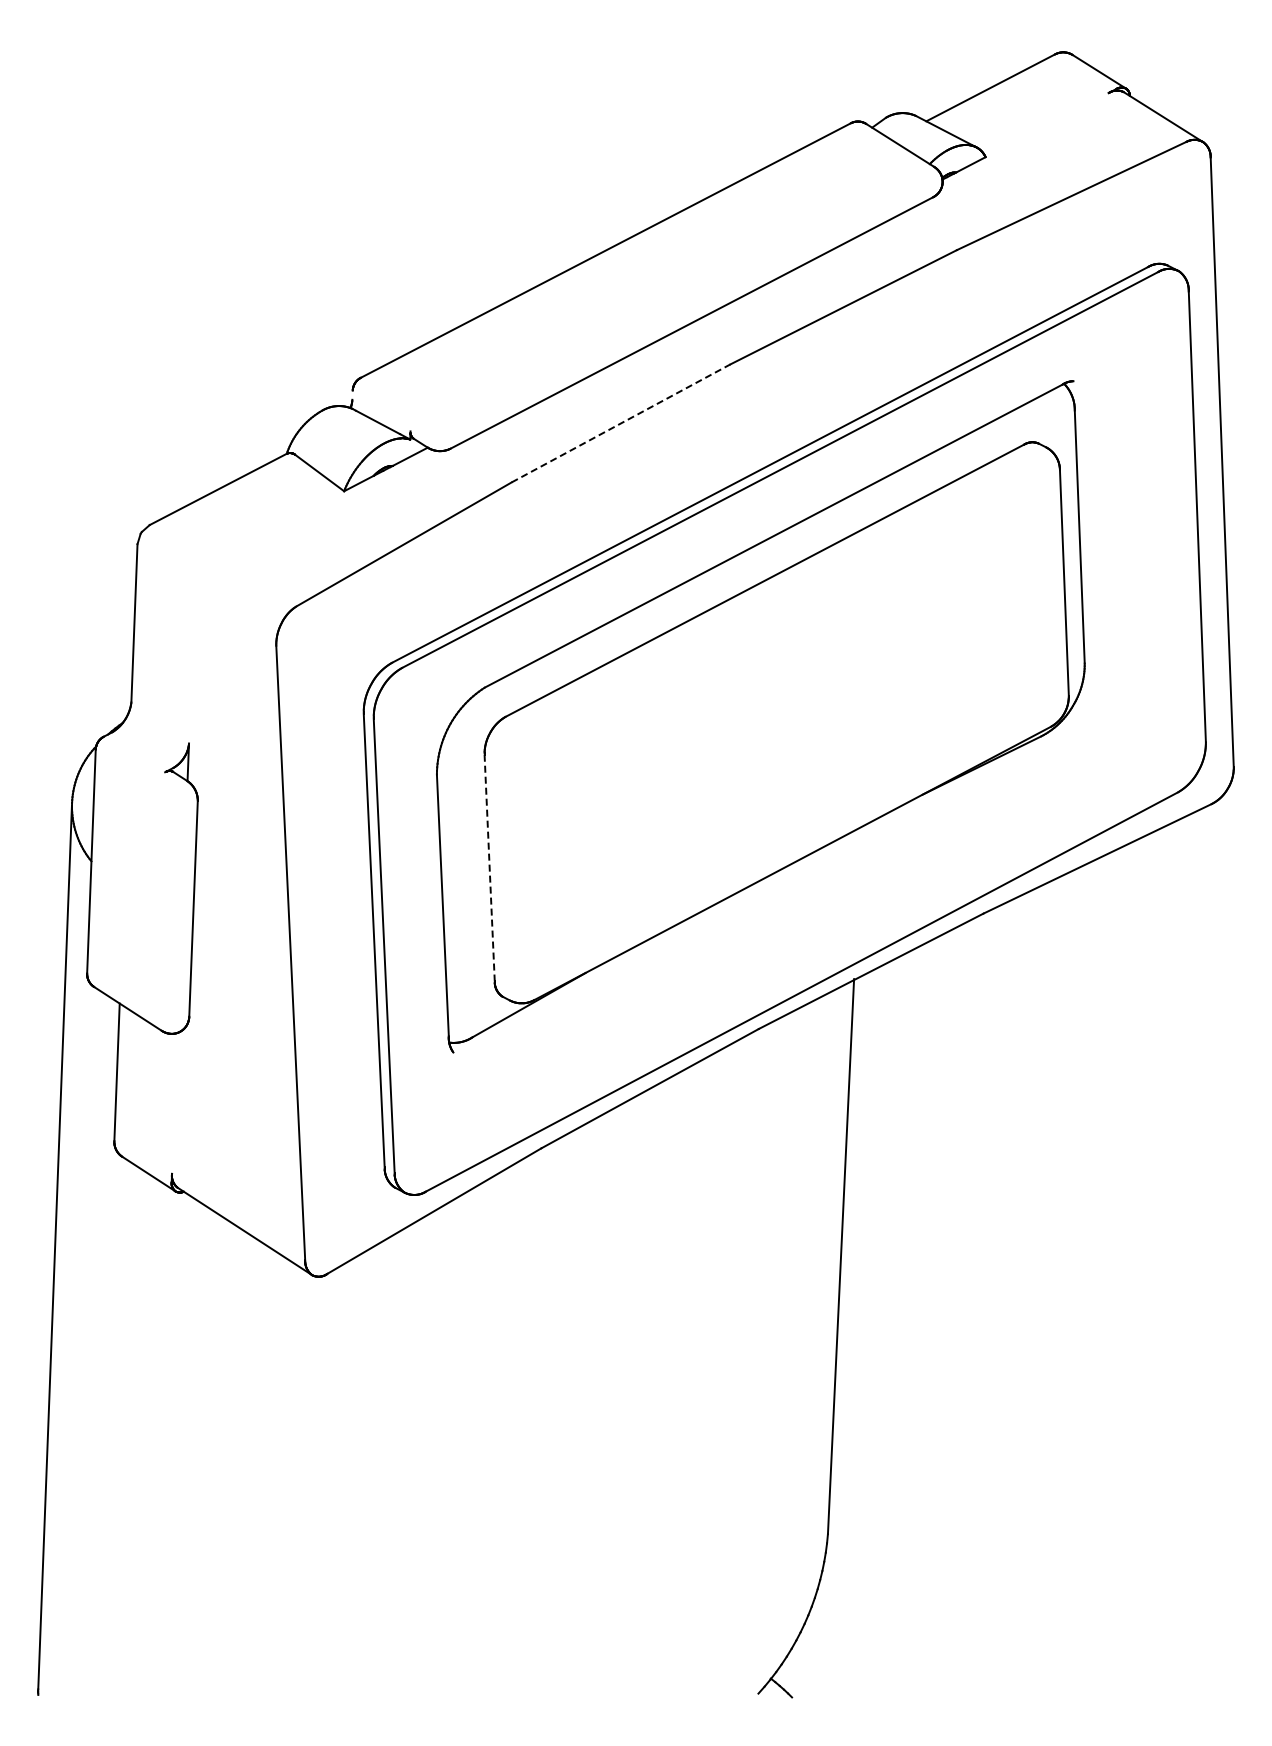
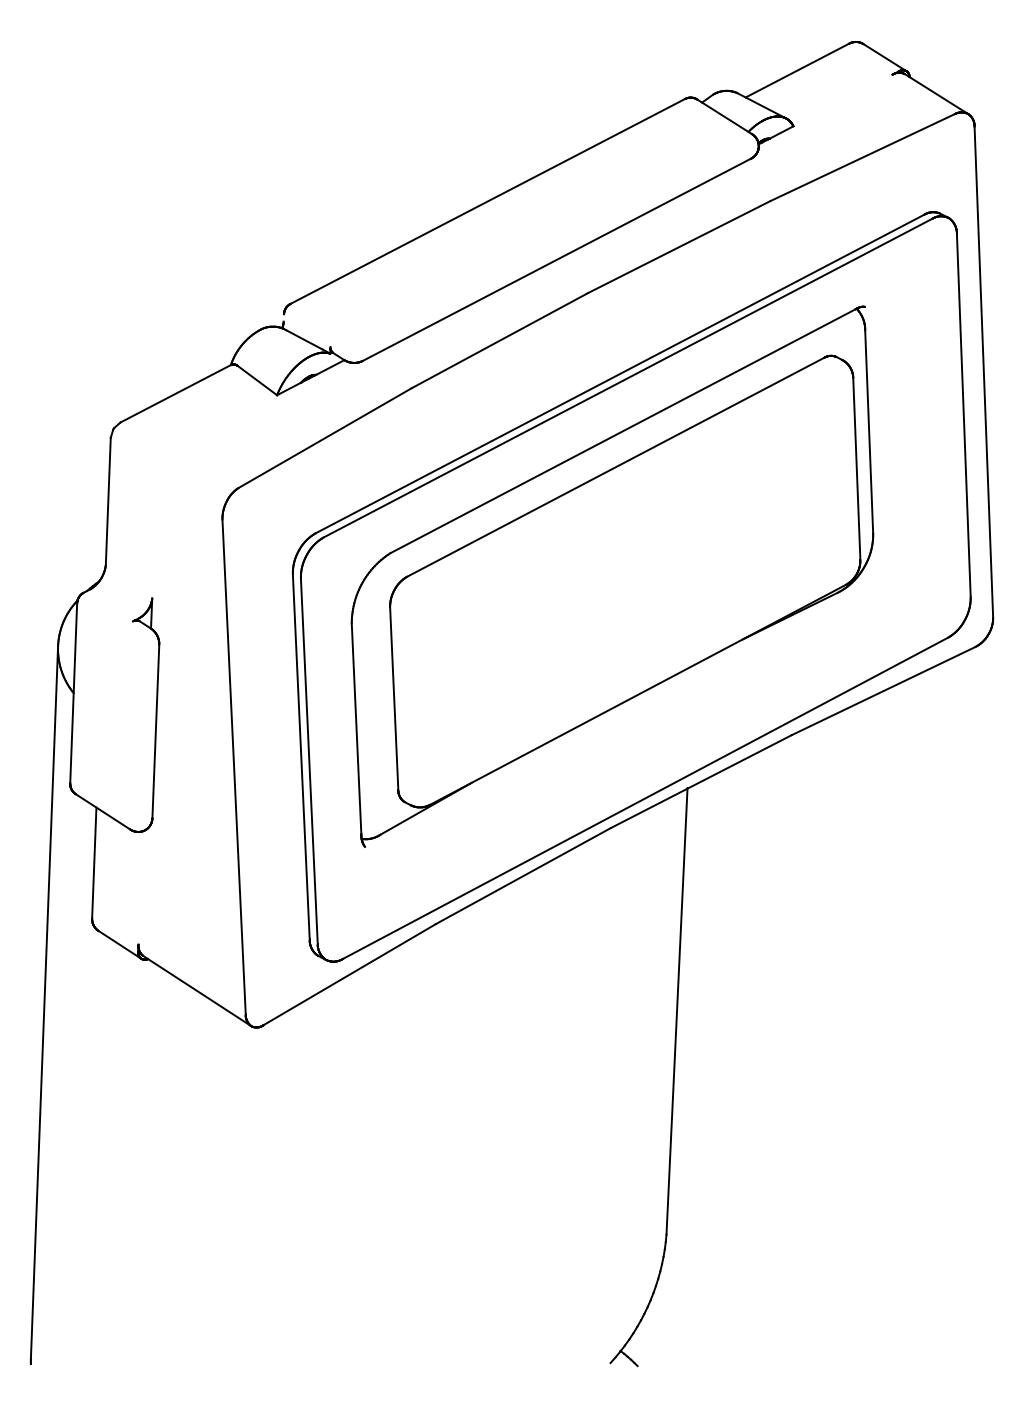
line: (621, 423) -> (500, 340), dashed -> solid
line: (489, 868) -> (394, 698), dashed -> solid

